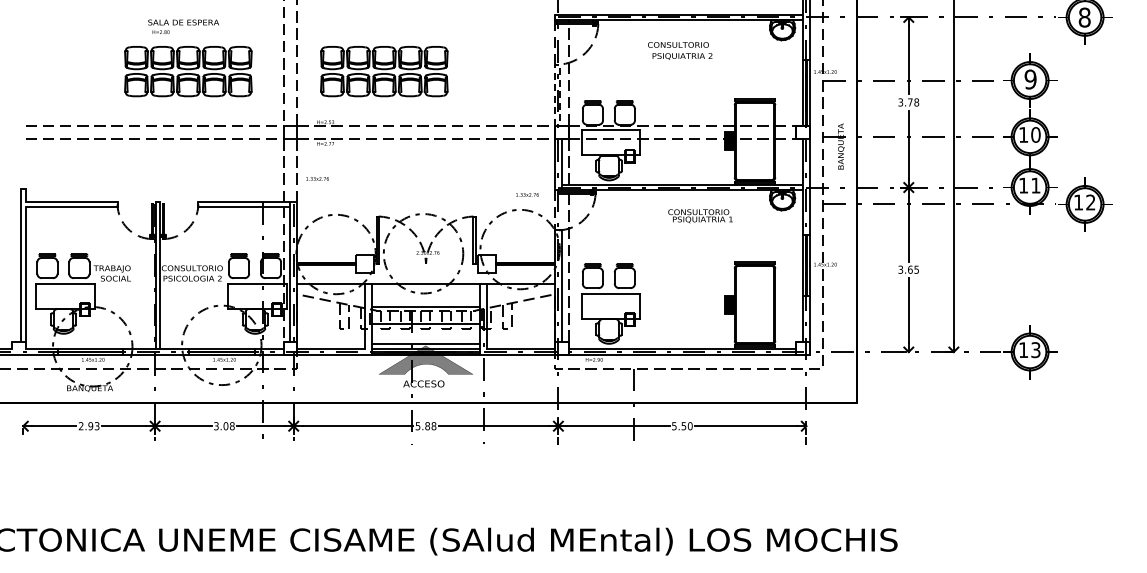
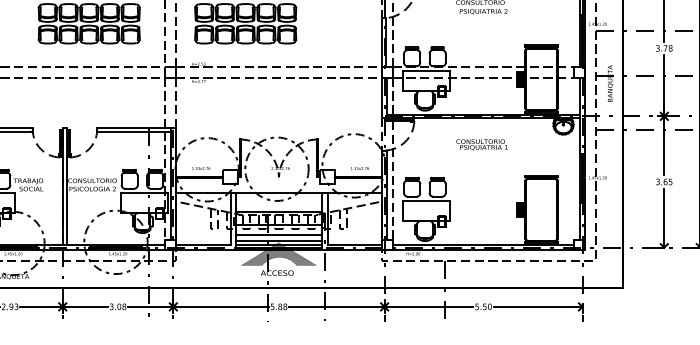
line: (557, 64) -> (383, 18), dashed -> solid
text: (317, 178) -> (201, 168), moved
text: (527, 194) -> (359, 168), moved
text: (700, 216) -> (482, 145), moved
line: (426, 335) -> (279, 234), added

